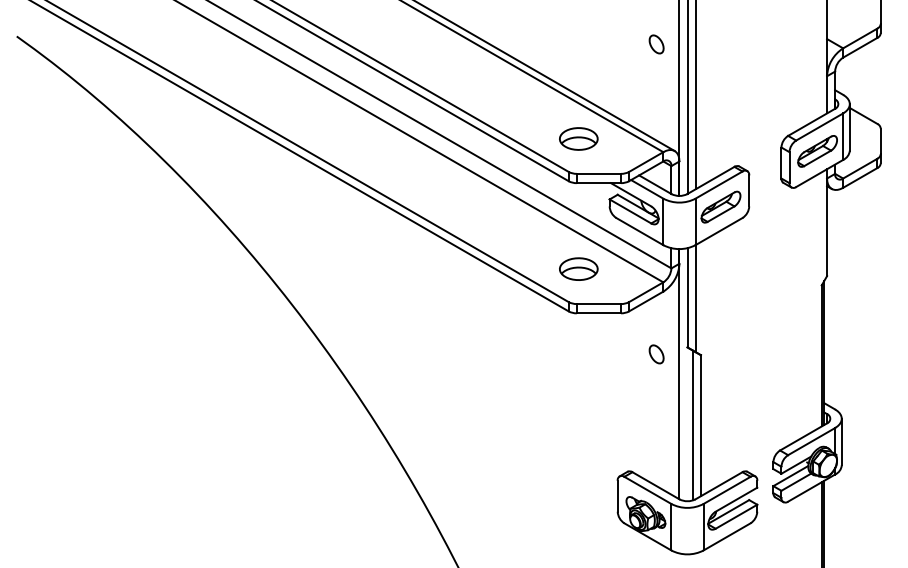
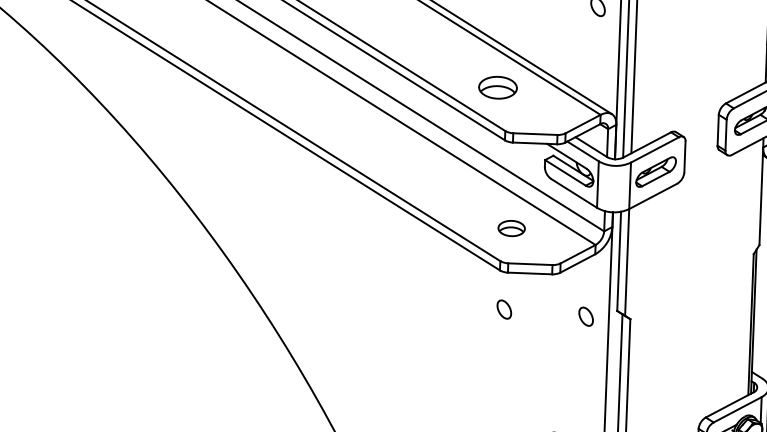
part: (578, 138) -> (497, 87), moved
part: (578, 268) -> (511, 227), size x0.7
part: (574, 350) -> (504, 309), added

